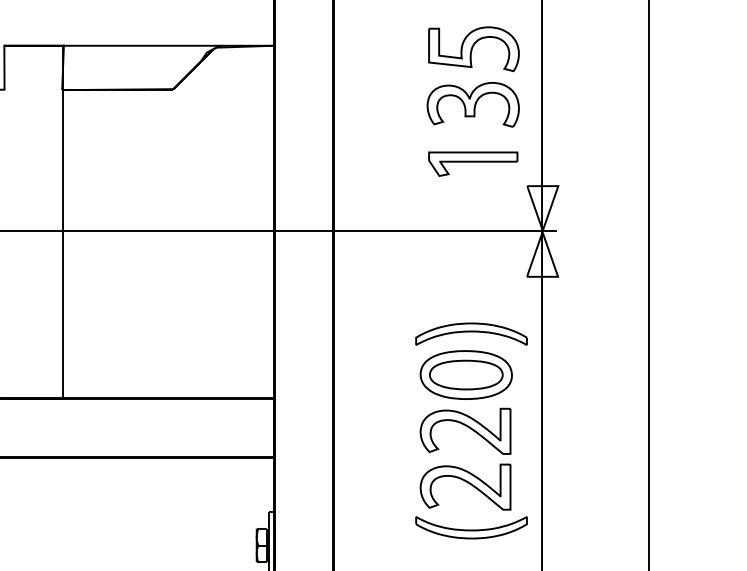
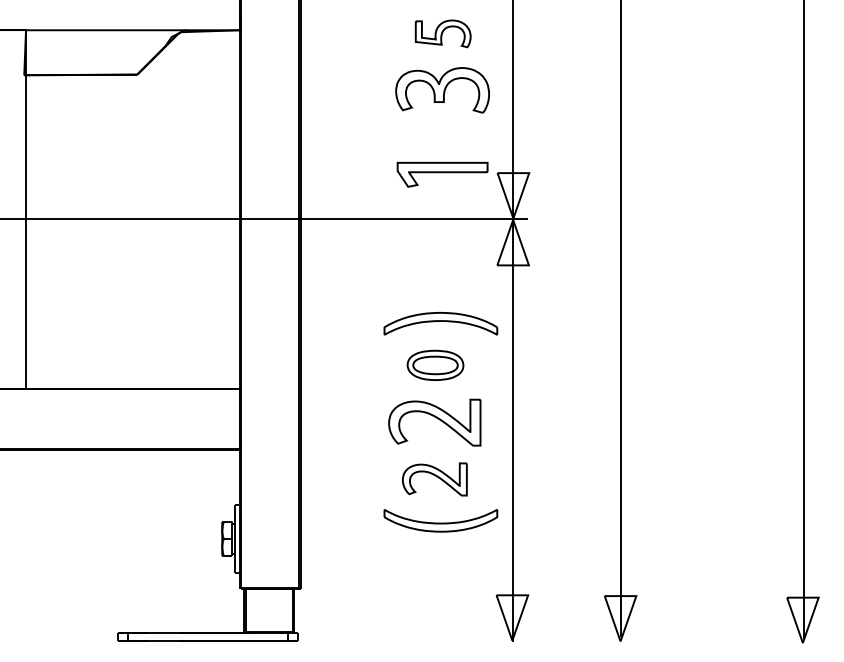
part: (473, 48) -> (442, 33), size x0.6
part: (473, 163) -> (442, 174), moved
part: (466, 375) -> (435, 365), size x0.6
part: (465, 487) -> (434, 479), size x0.7

